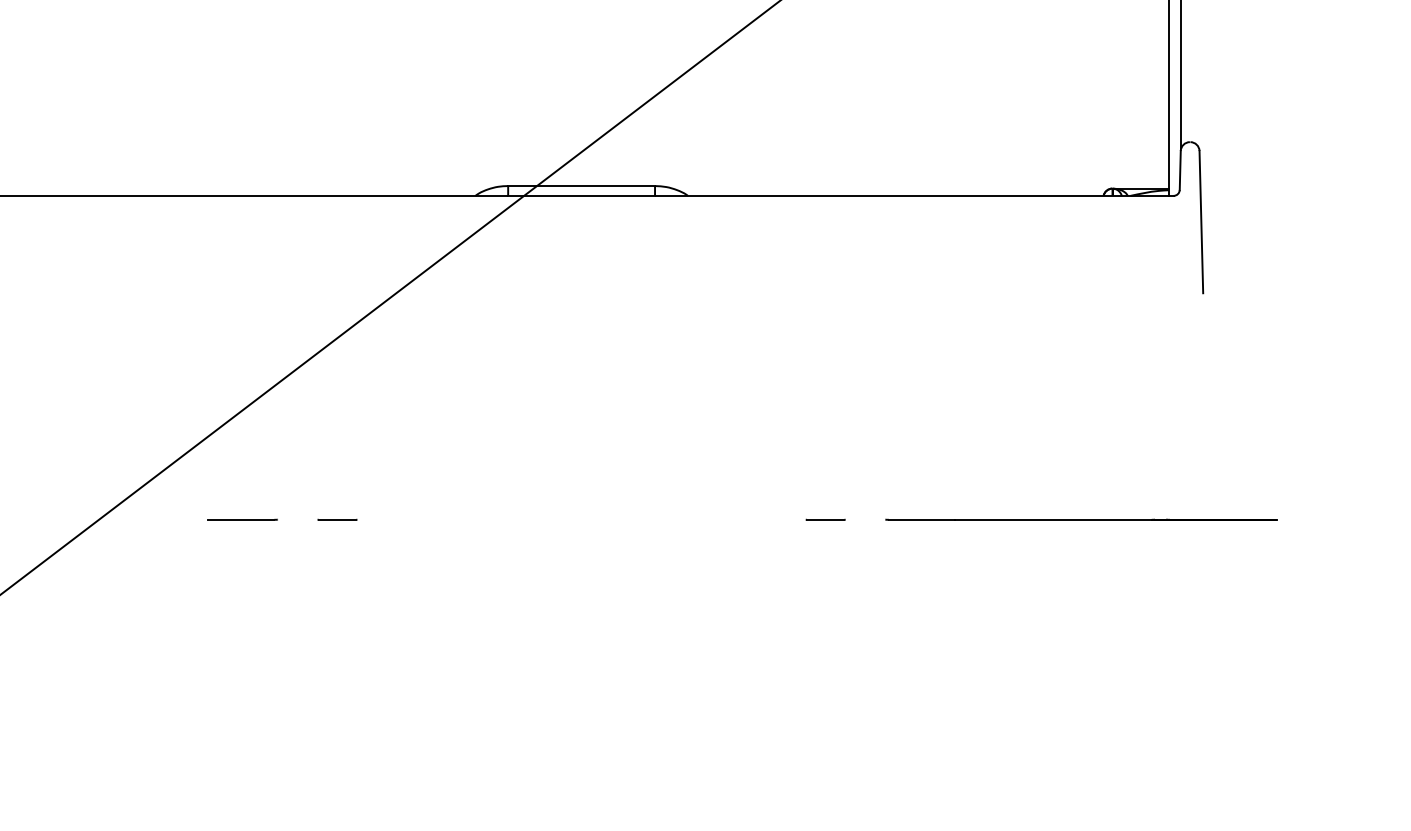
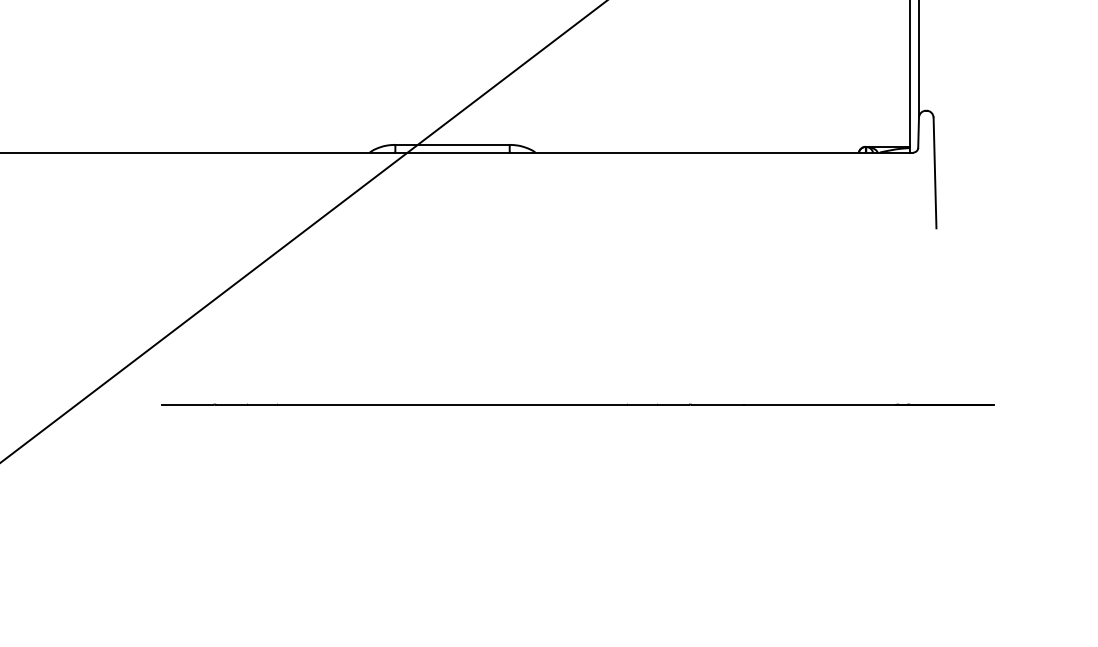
line: (297, 519) -> (231, 404), added
line: (581, 519) -> (452, 404), added
line: (865, 519) -> (673, 404), added

